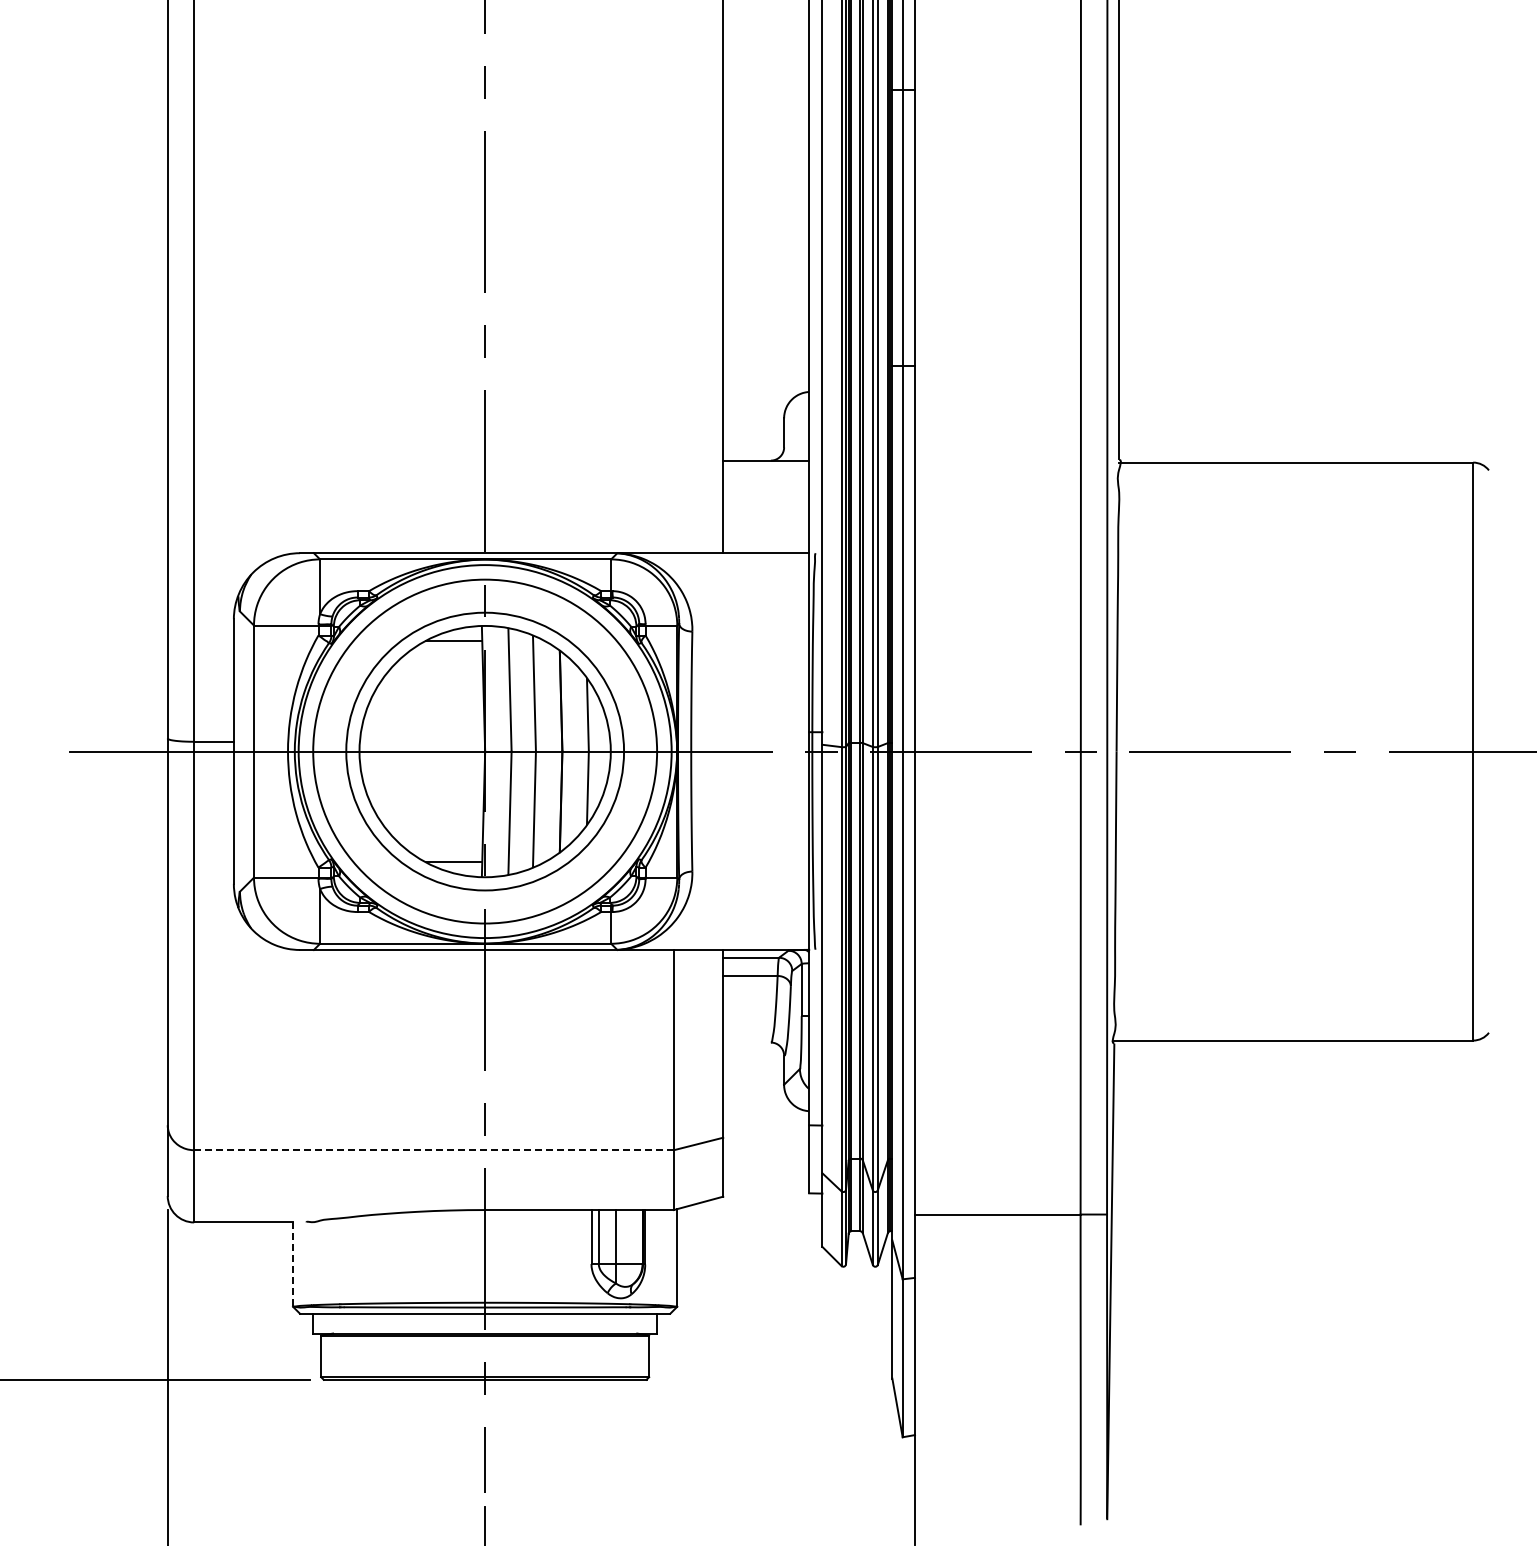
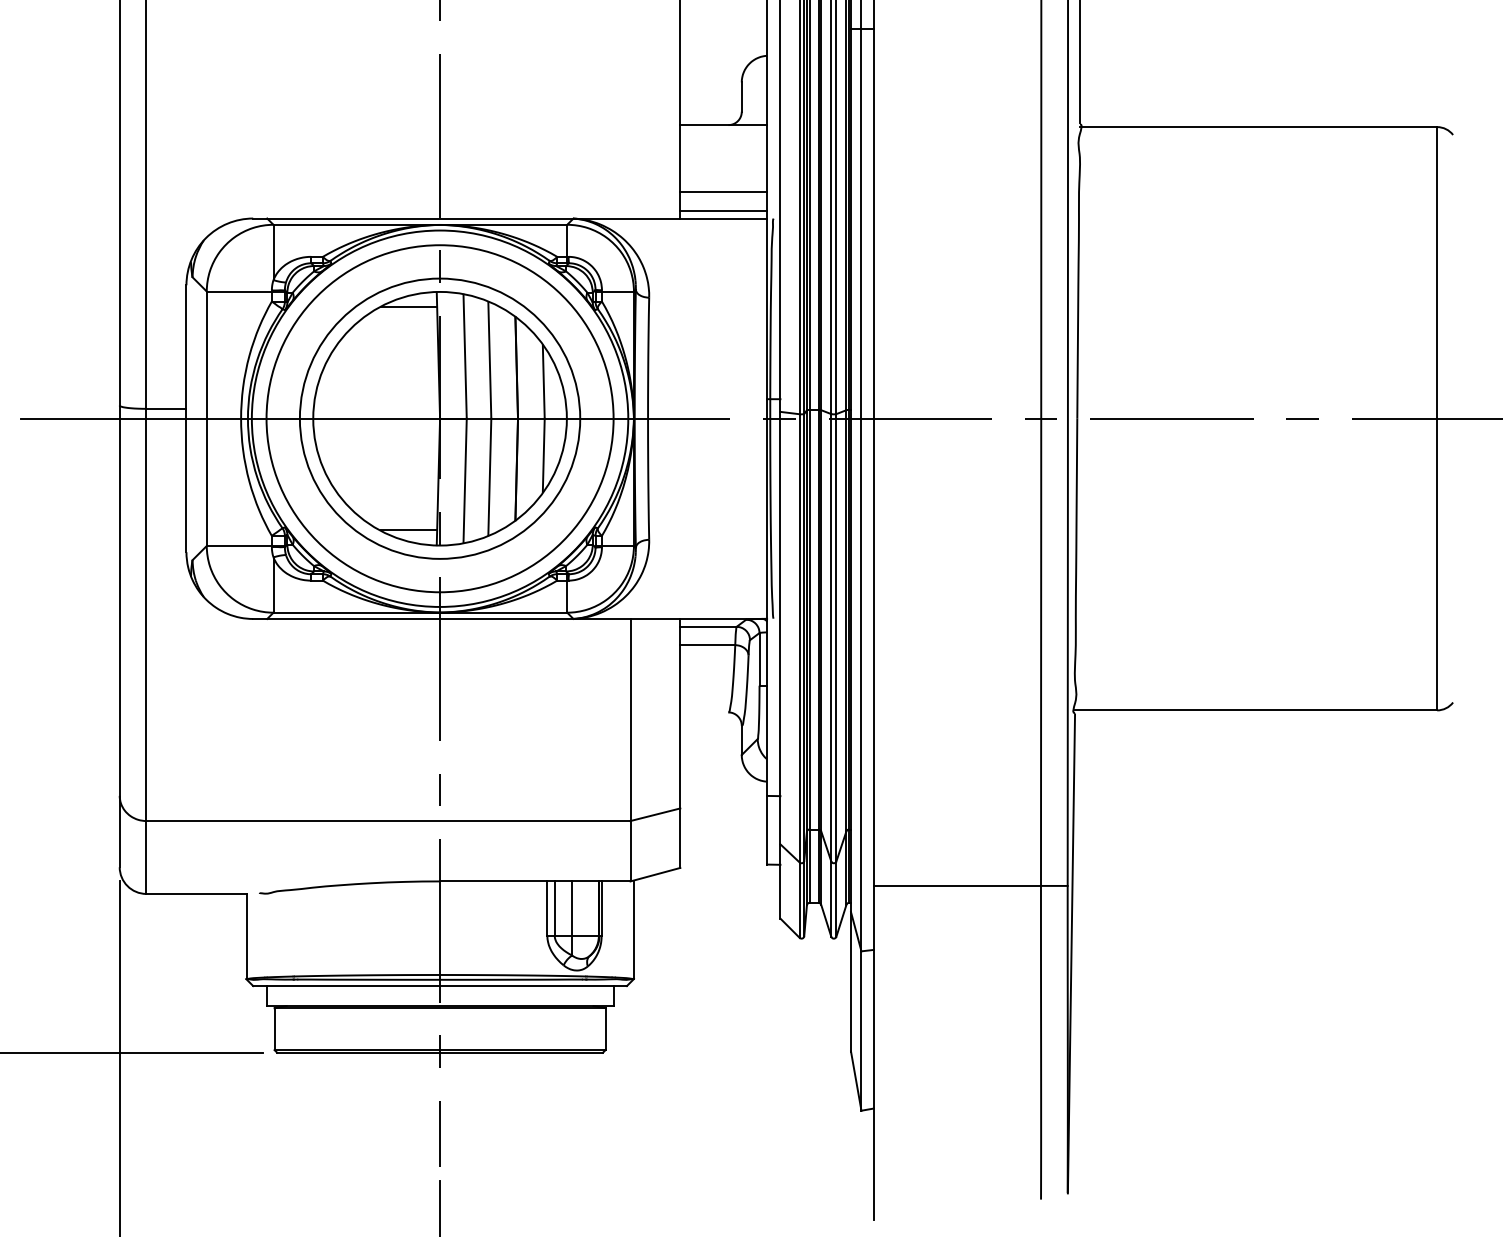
line: (766, 527) -> (723, 192), added
line: (766, 545) -> (723, 210), added
line: (434, 1150) -> (388, 821), dashed -> solid
line: (293, 1265) -> (246, 937), dashed -> solid

